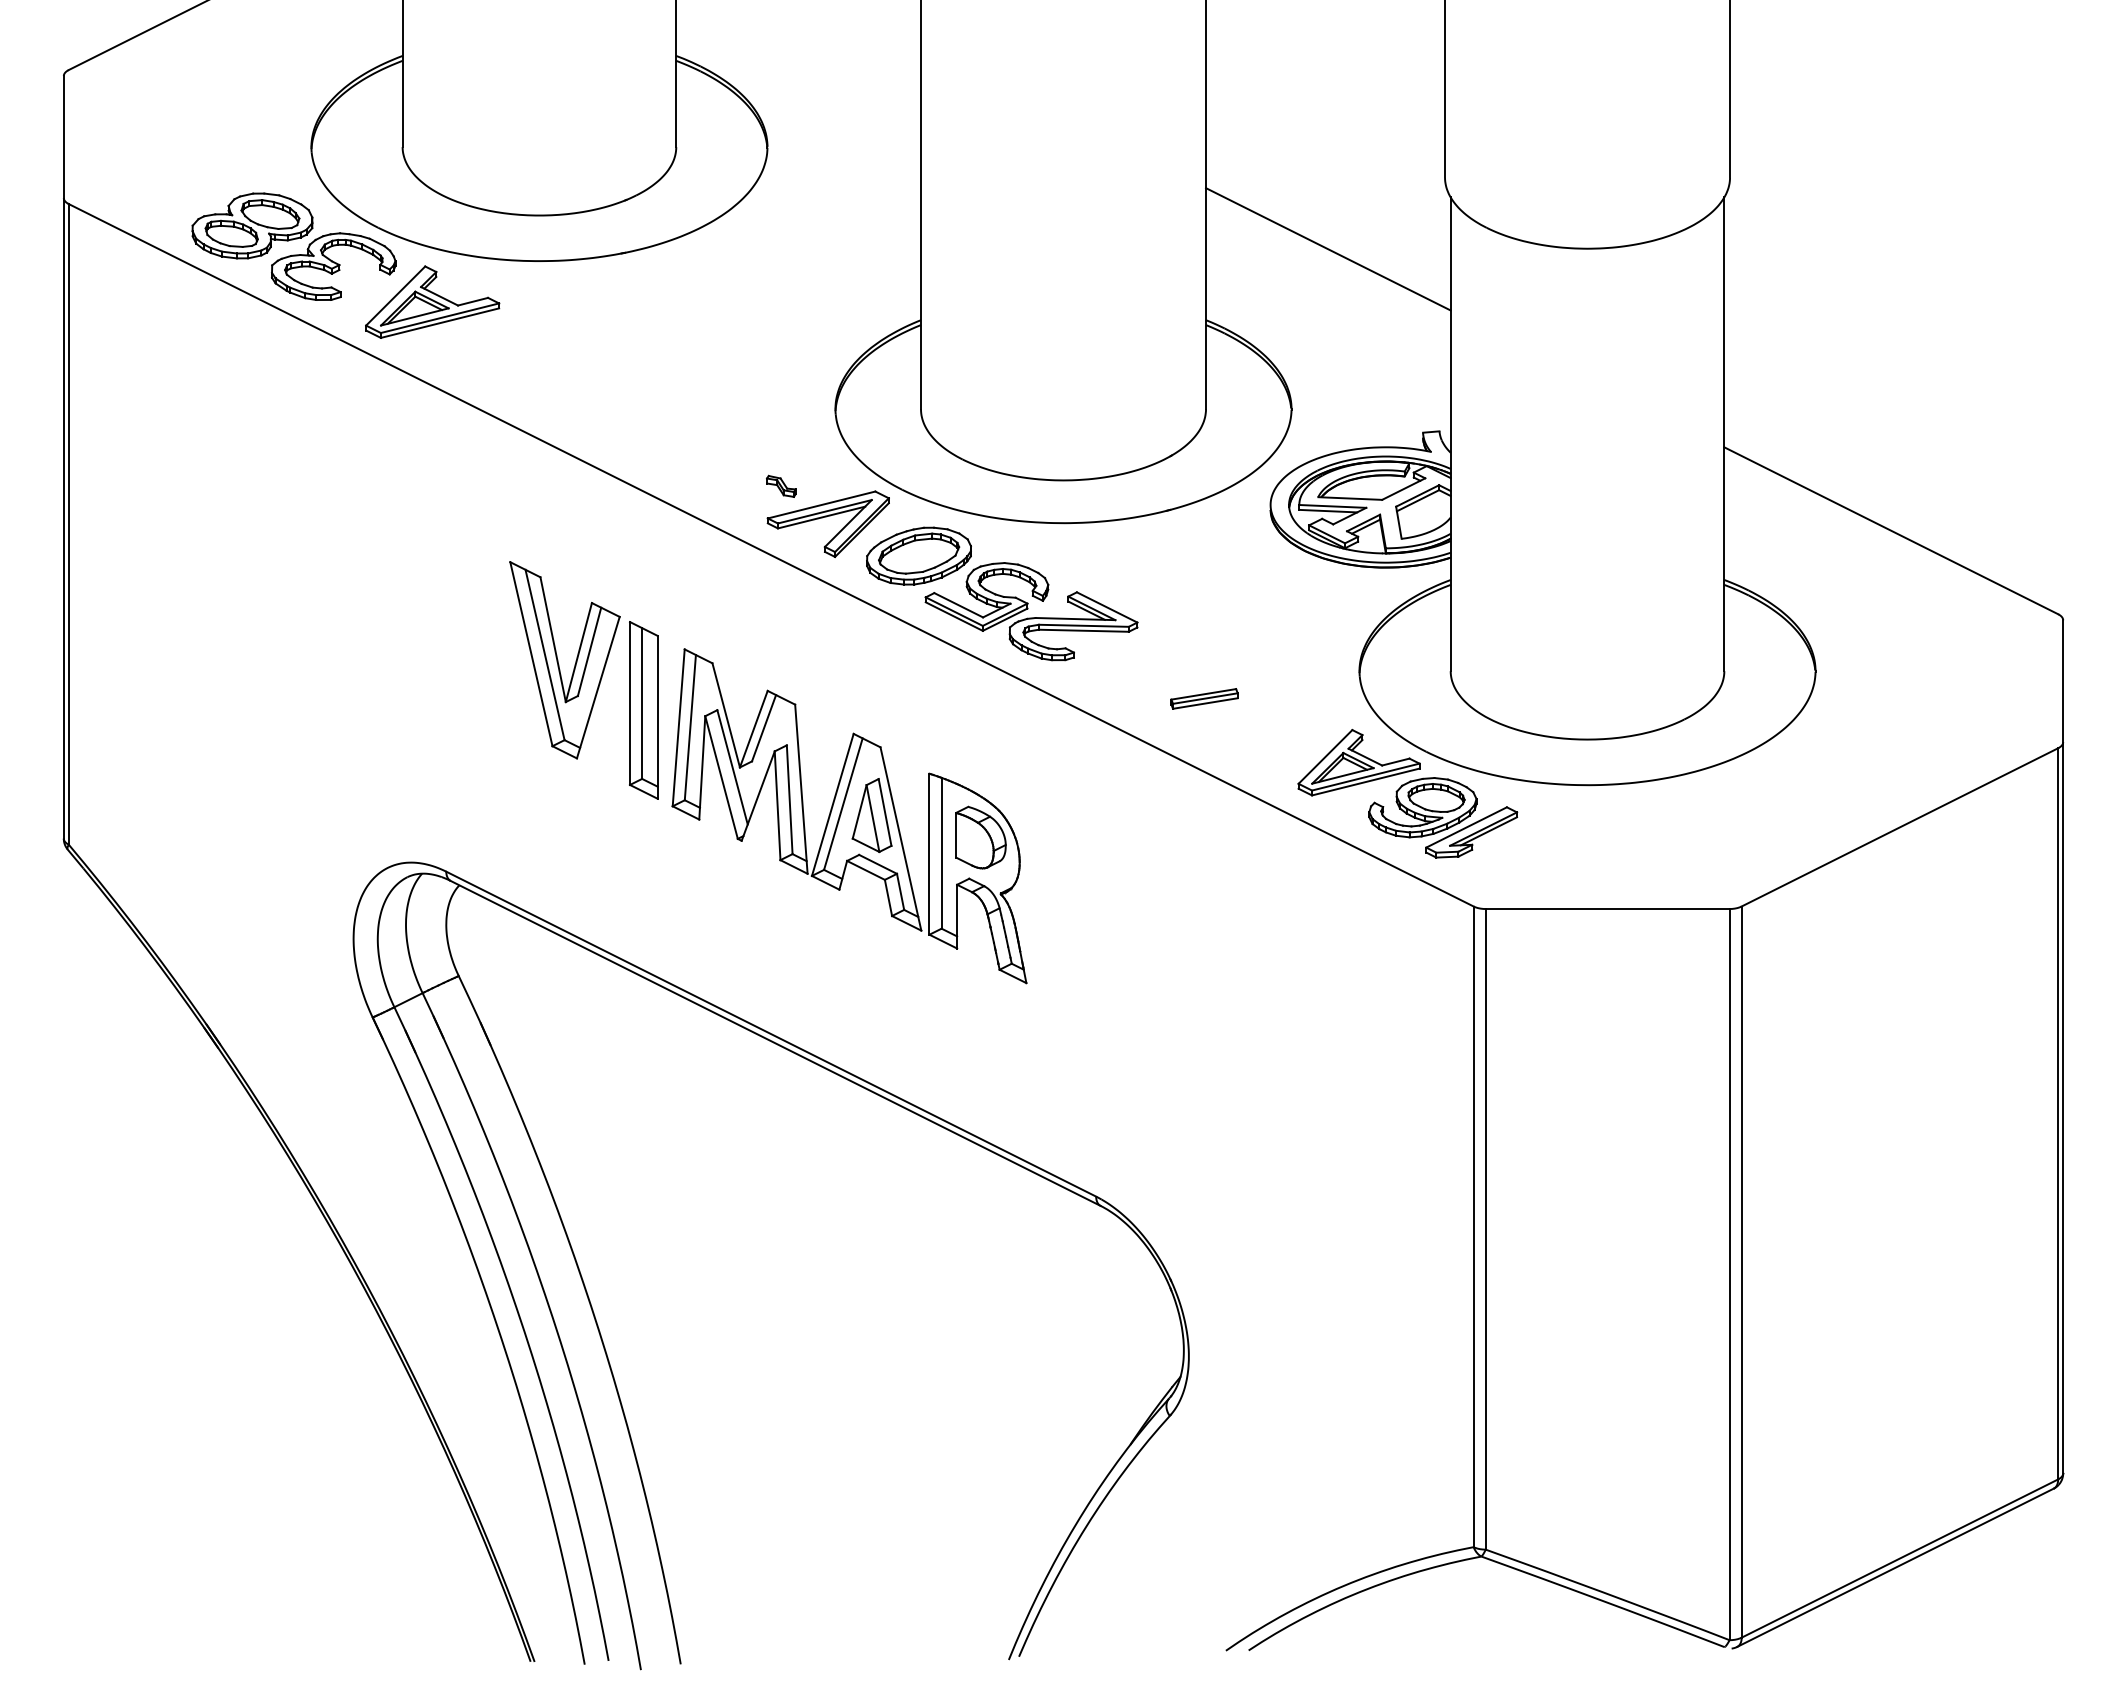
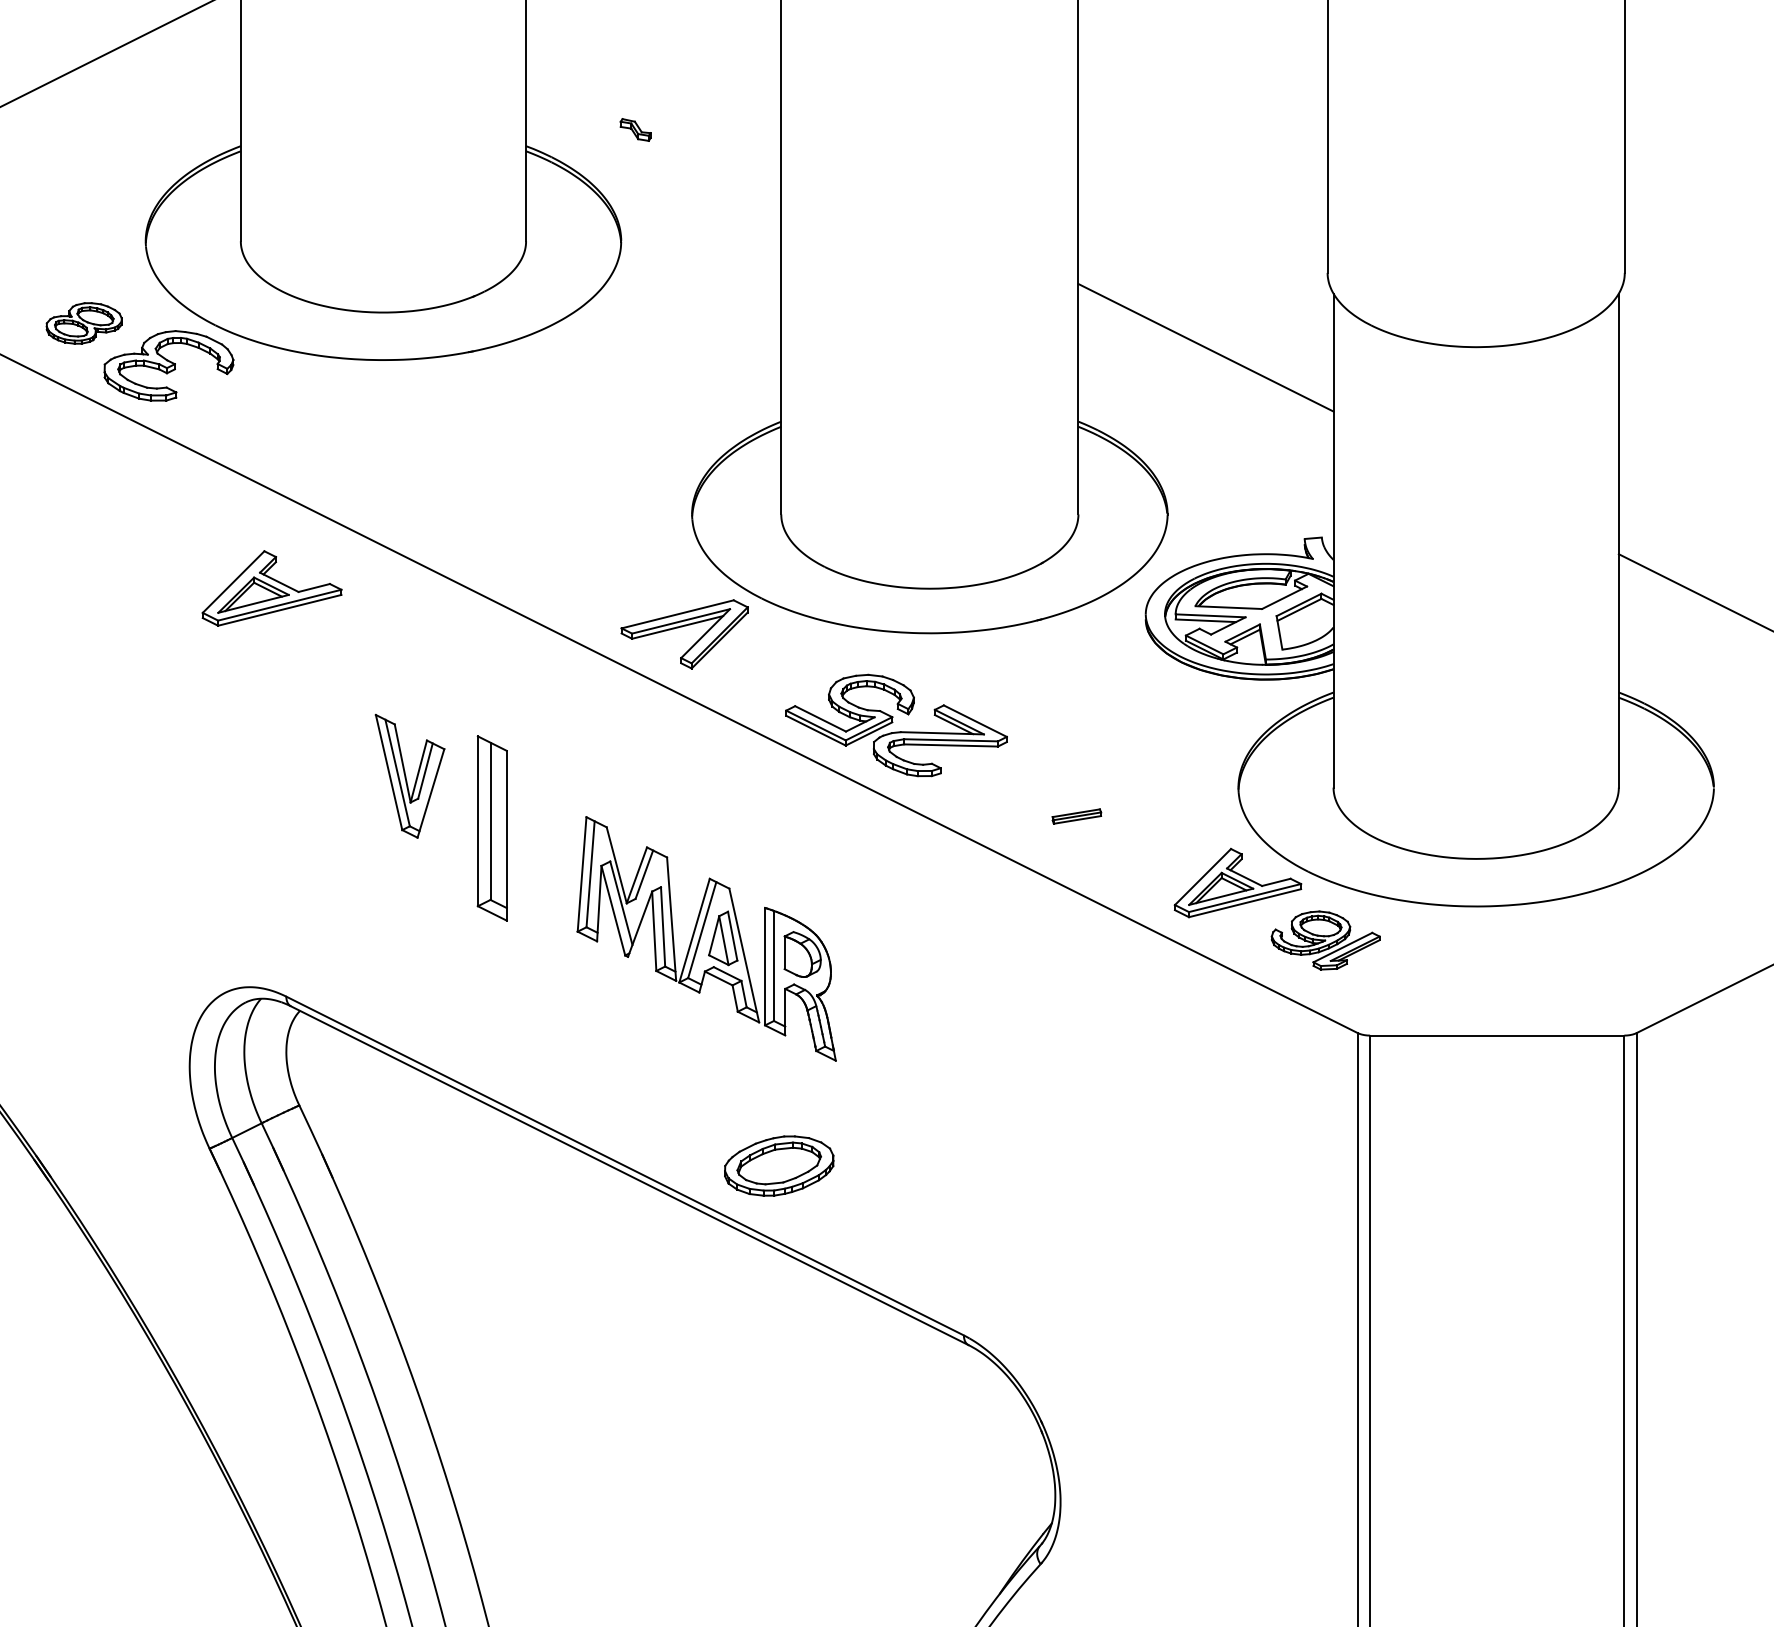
part: (252, 225) -> (84, 322), size x0.6
part: (432, 301) -> (271, 587), moved
part: (781, 485) -> (635, 129), moved
part: (918, 555) -> (778, 1165), moved
part: (564, 660) -> (409, 776), size x0.6
part: (1204, 698) -> (1076, 816), size x0.7
part: (849, 816) -> (706, 939), size x0.7
part: (1443, 817) -> (1326, 940), size x0.7

